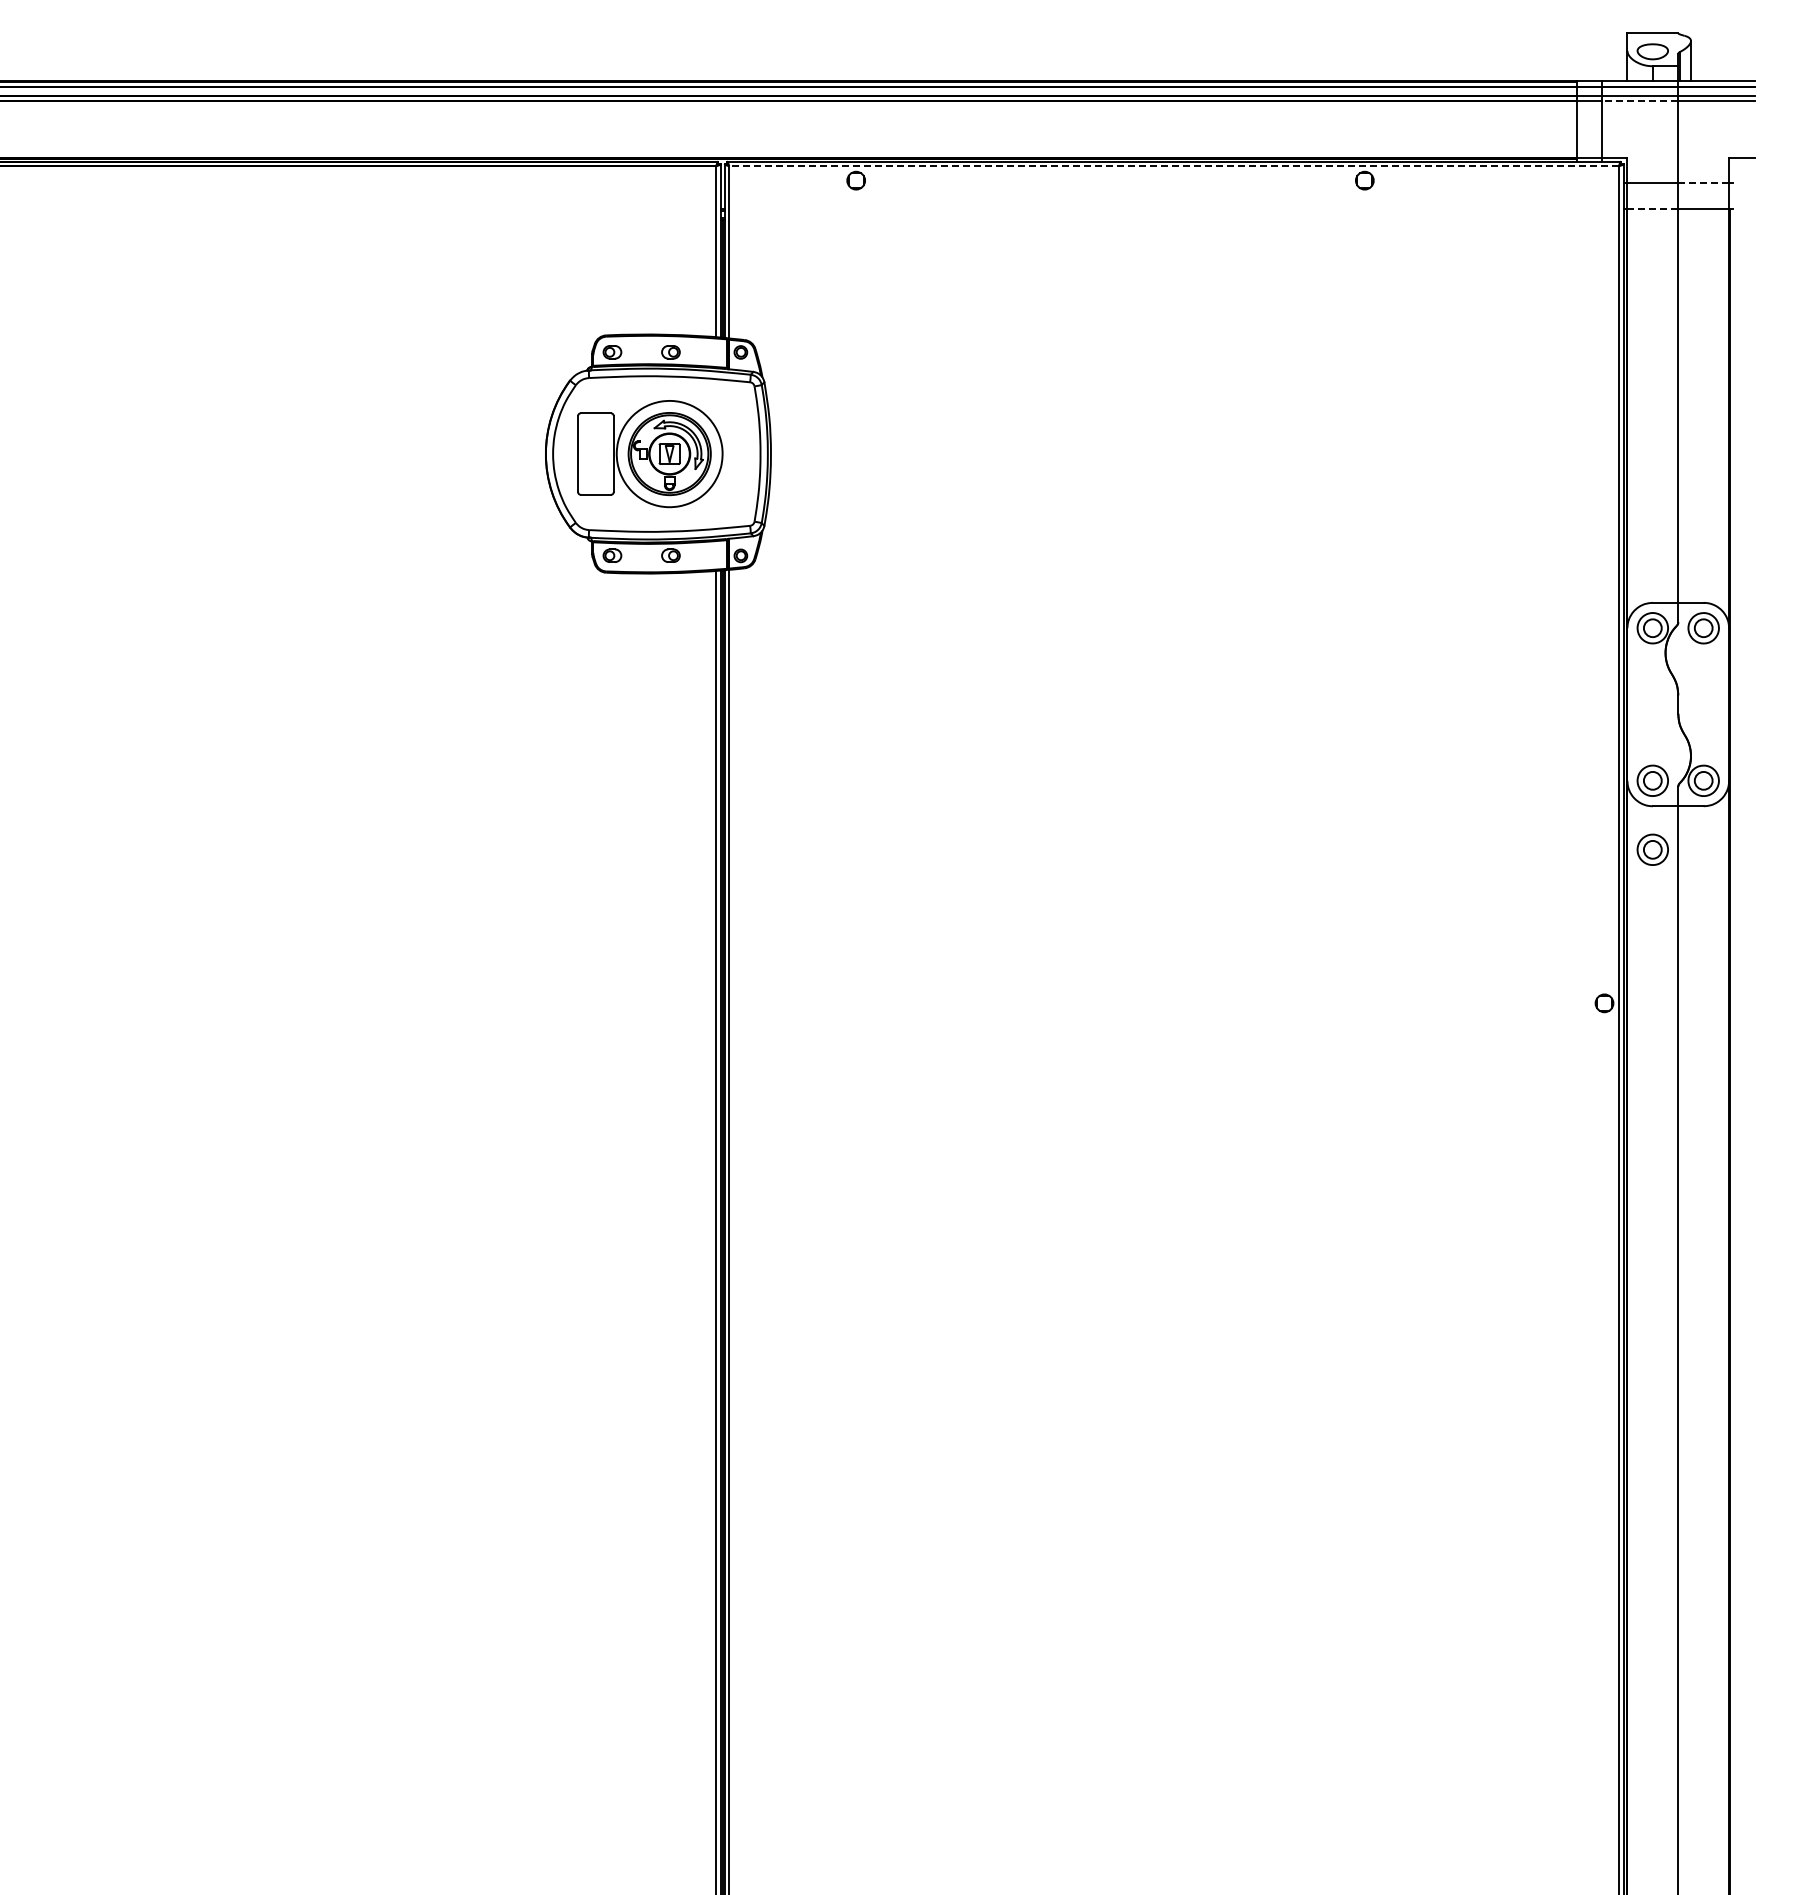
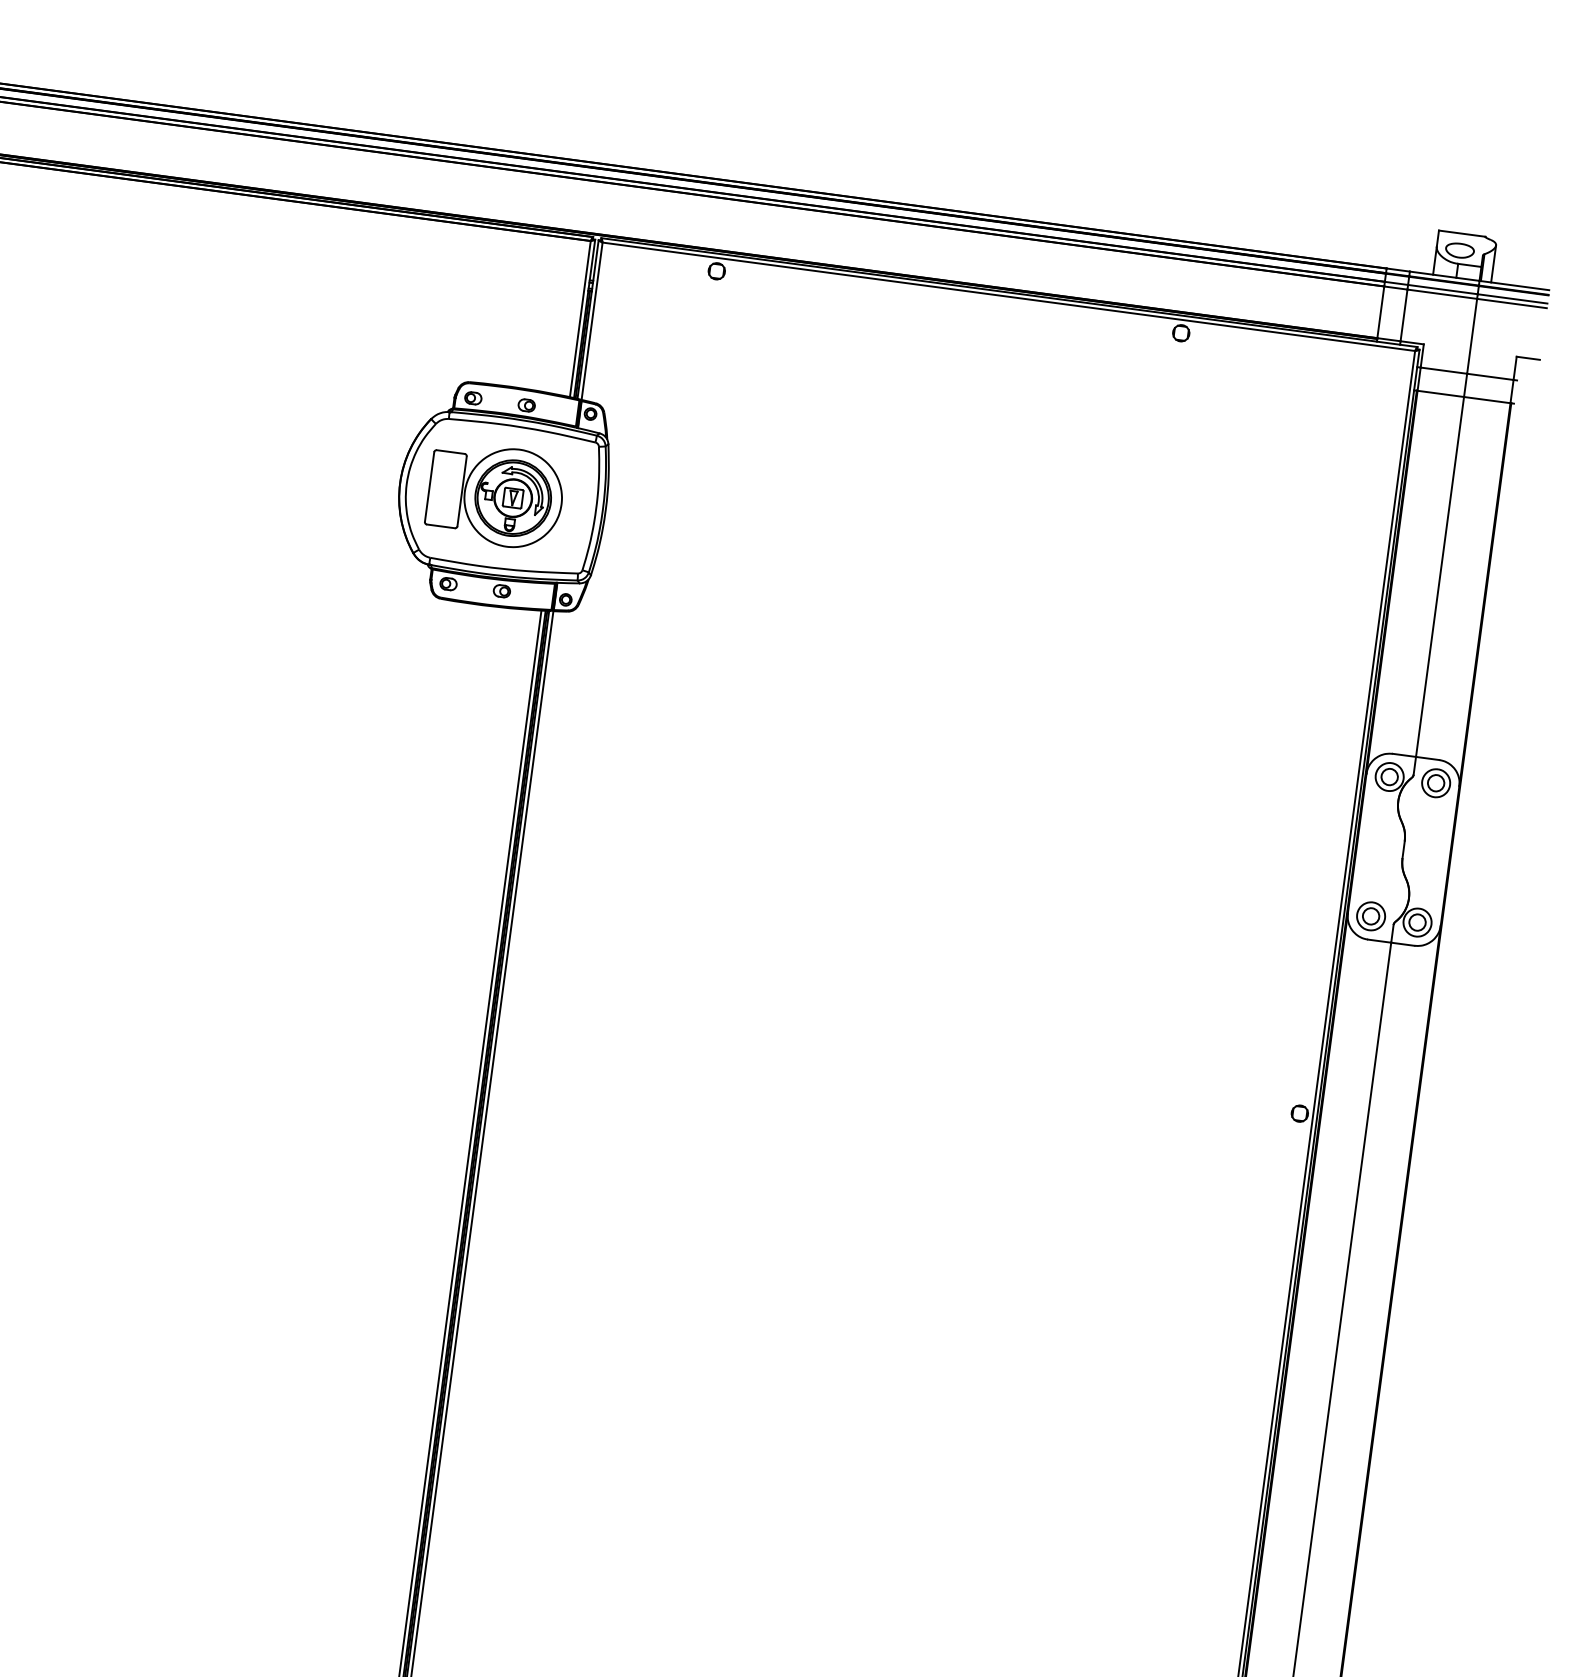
line: (1639, 101) -> (1441, 294), dashed -> solid
line: (1174, 166) -> (1009, 297), dashed -> solid
line: (1703, 183) -> (1490, 377), dashed -> solid
line: (1653, 208) -> (1441, 393), dashed -> solid
part: (1652, 849) -> (1362, 979), removed

